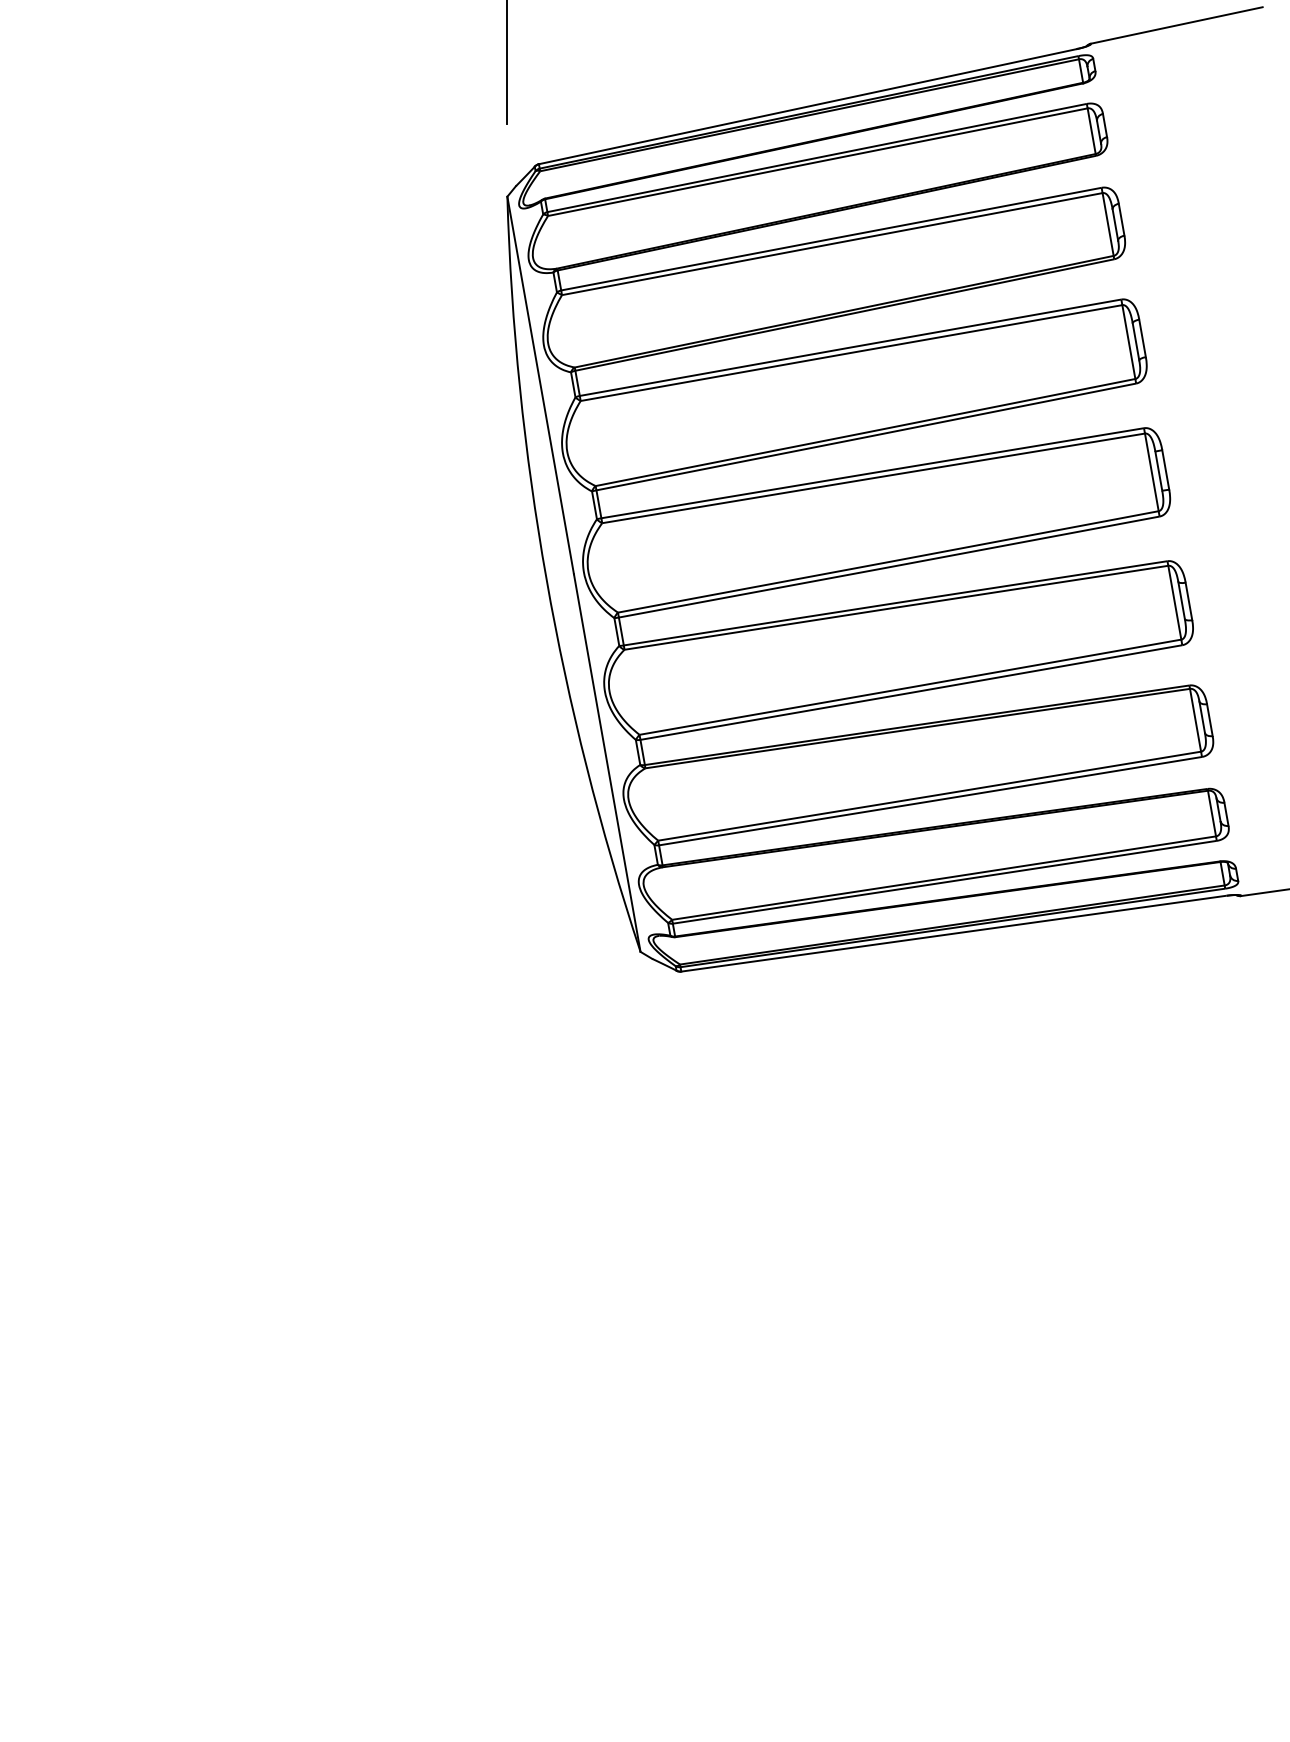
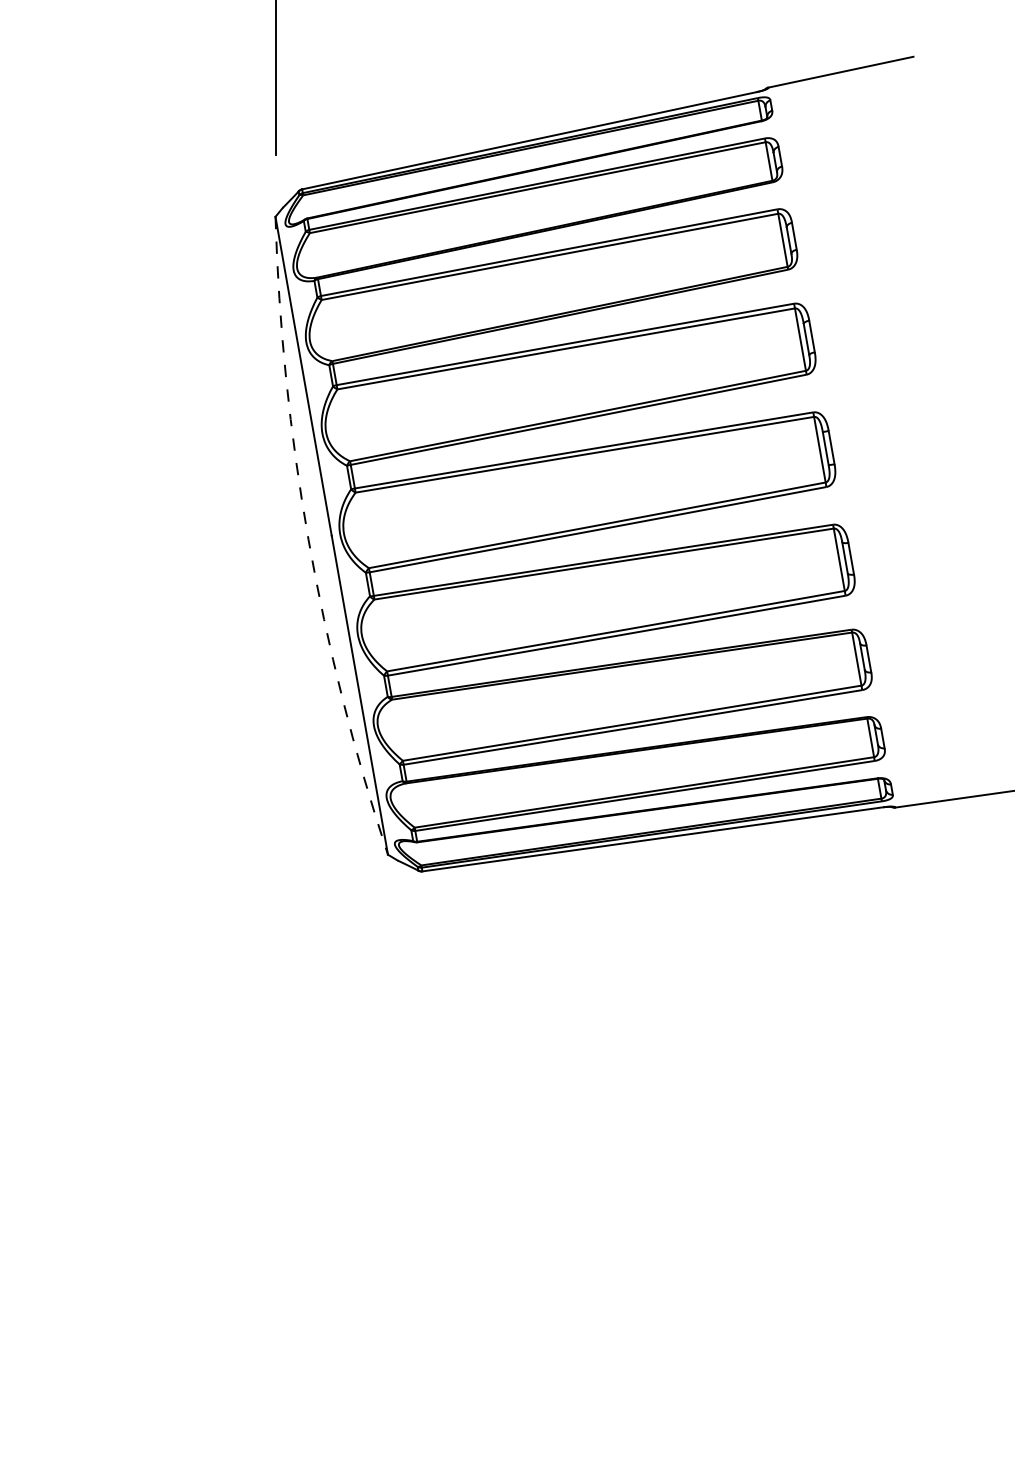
arc: (546, 579) -> (308, 540), solid -> dashed

